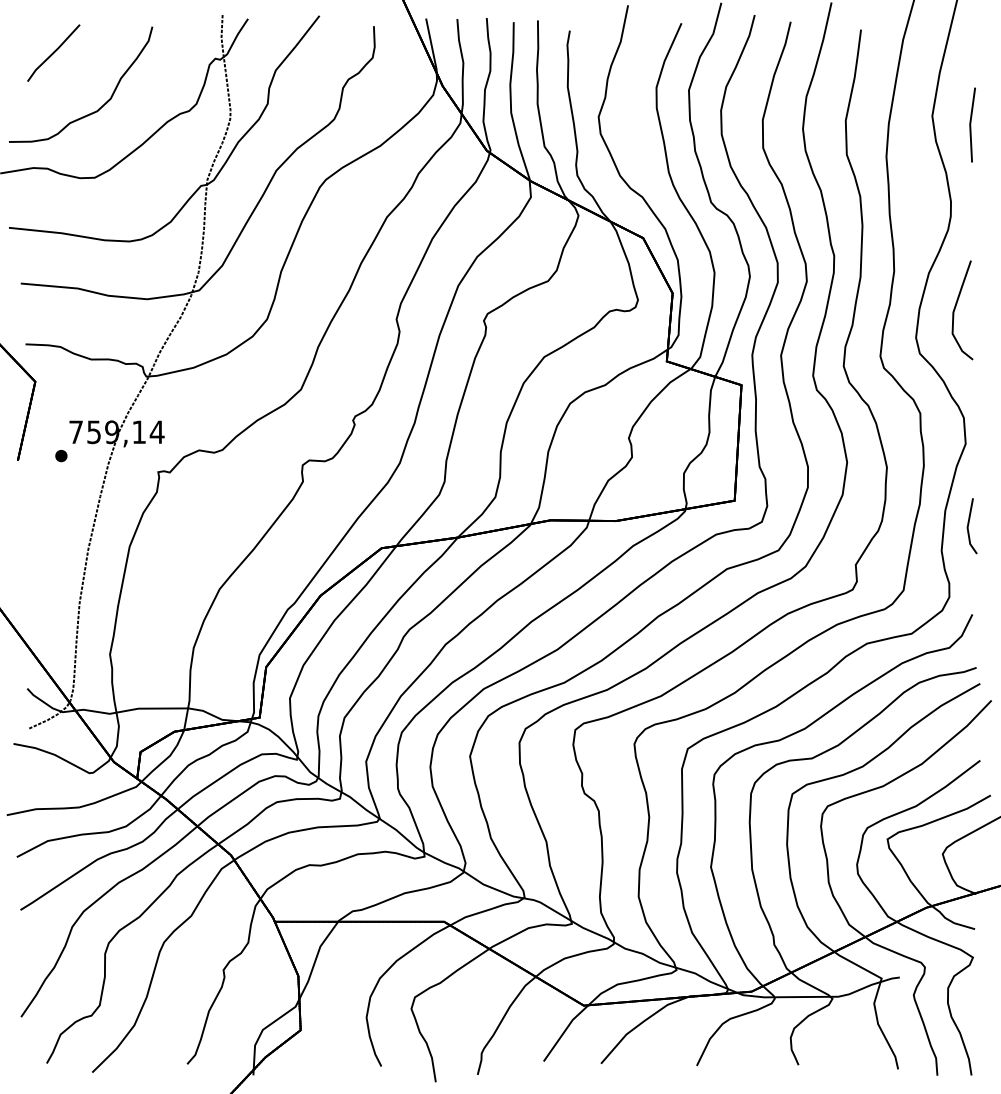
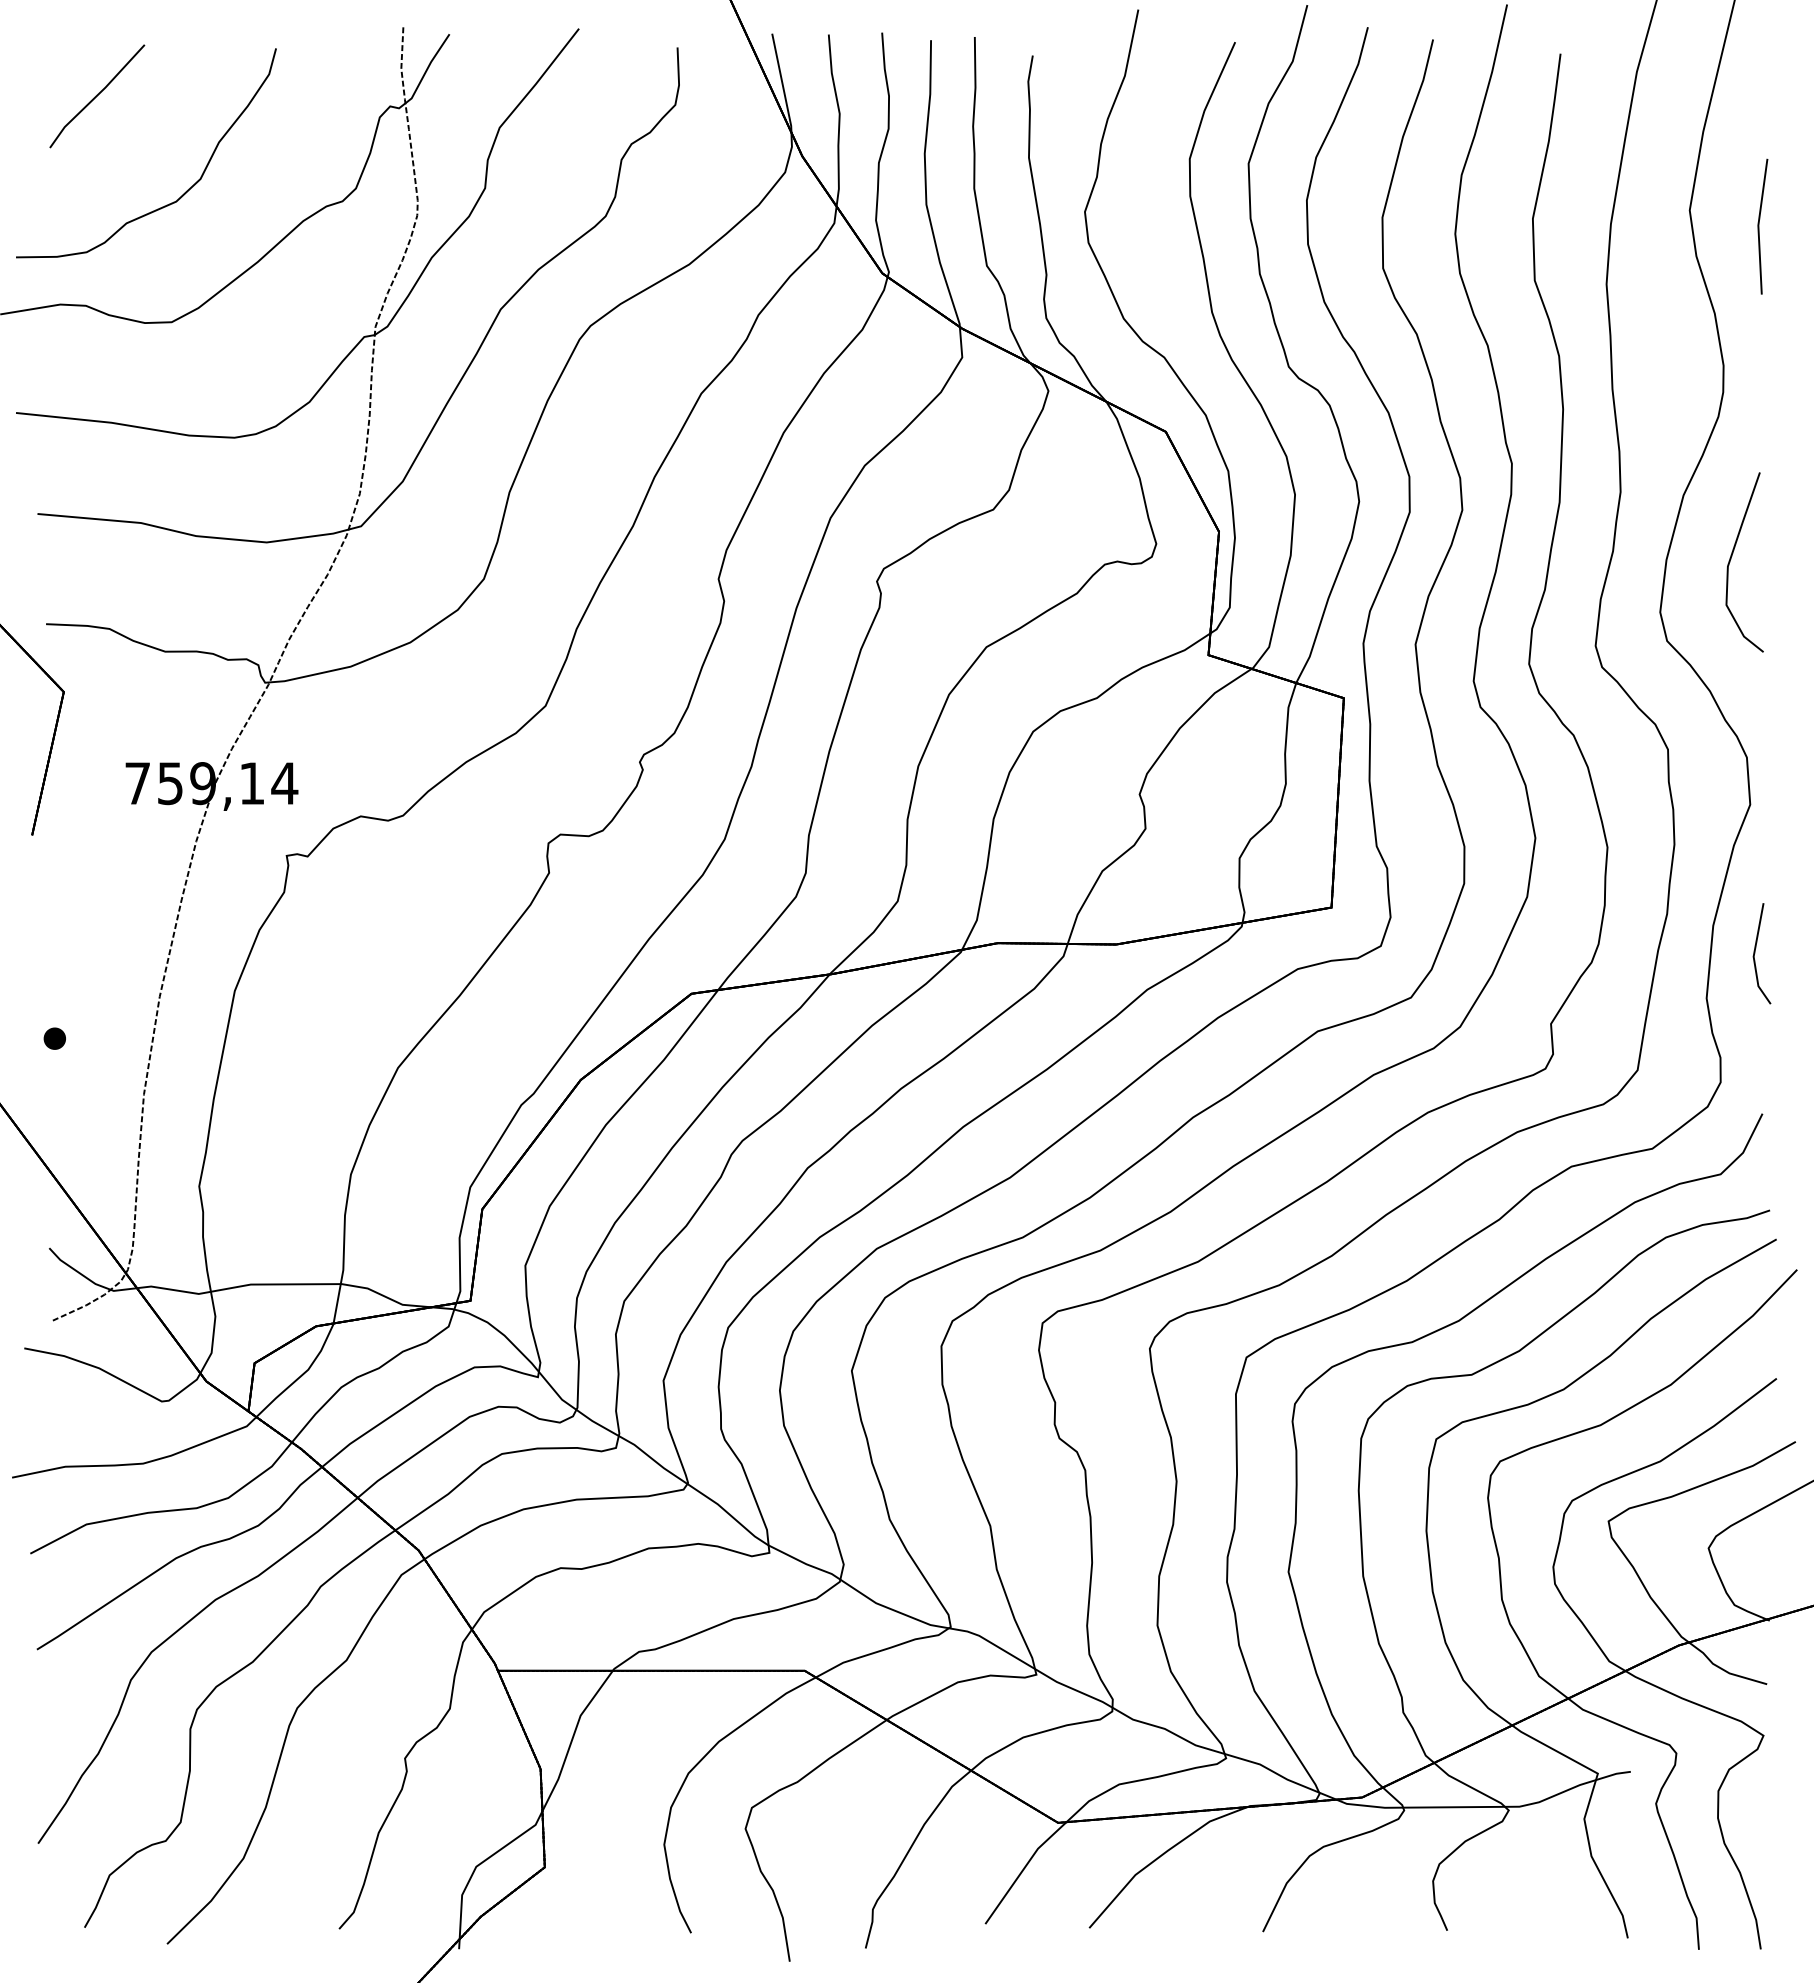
part: (61, 456) -> (55, 1039), moved

